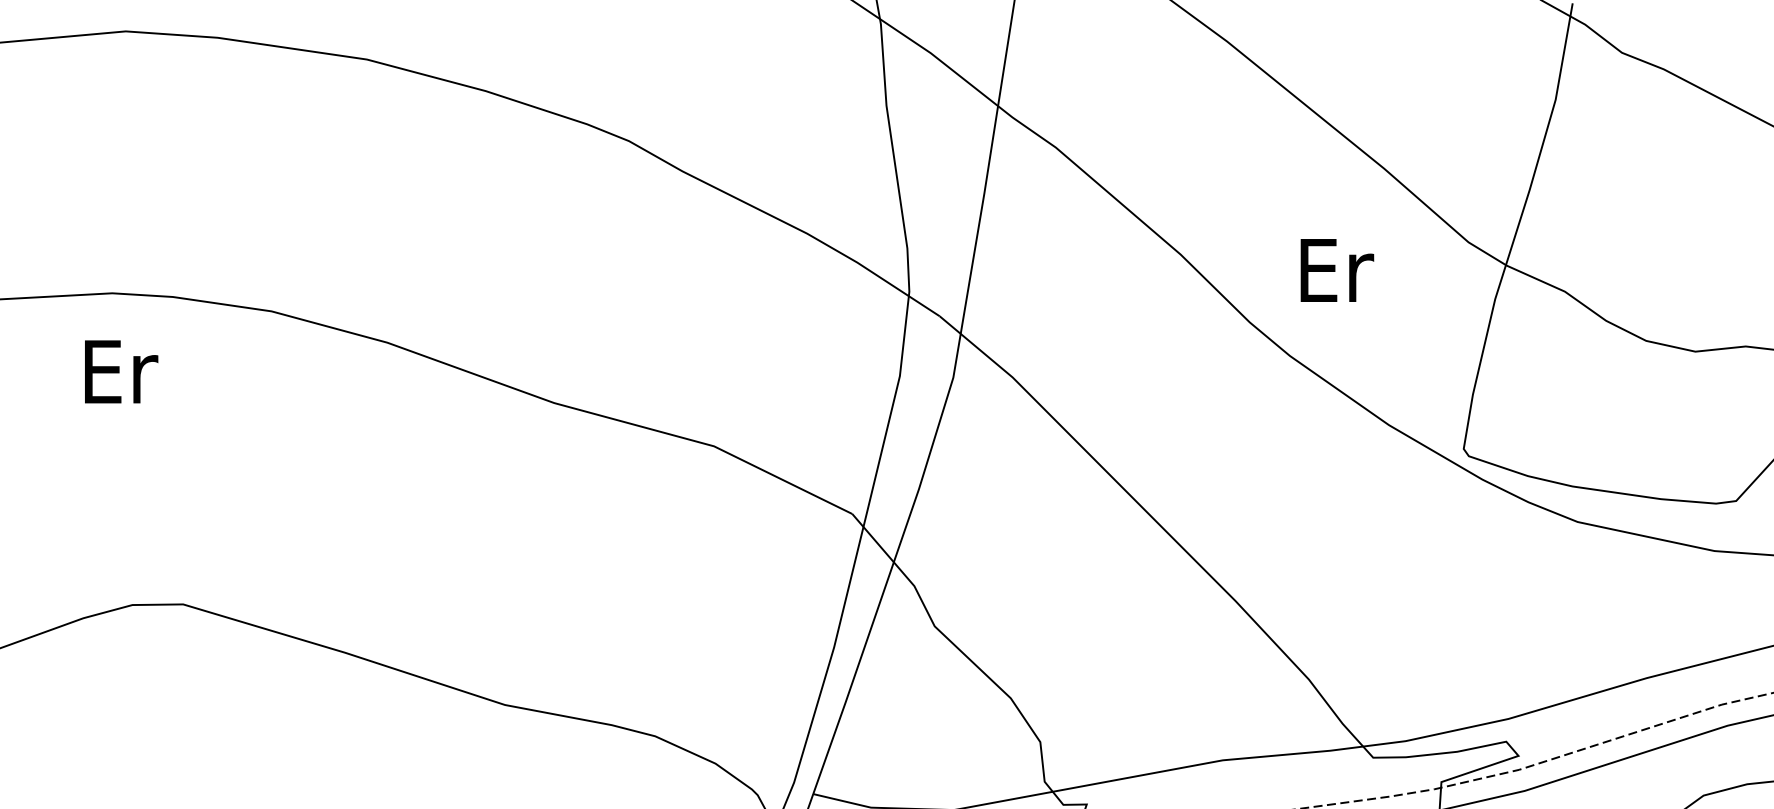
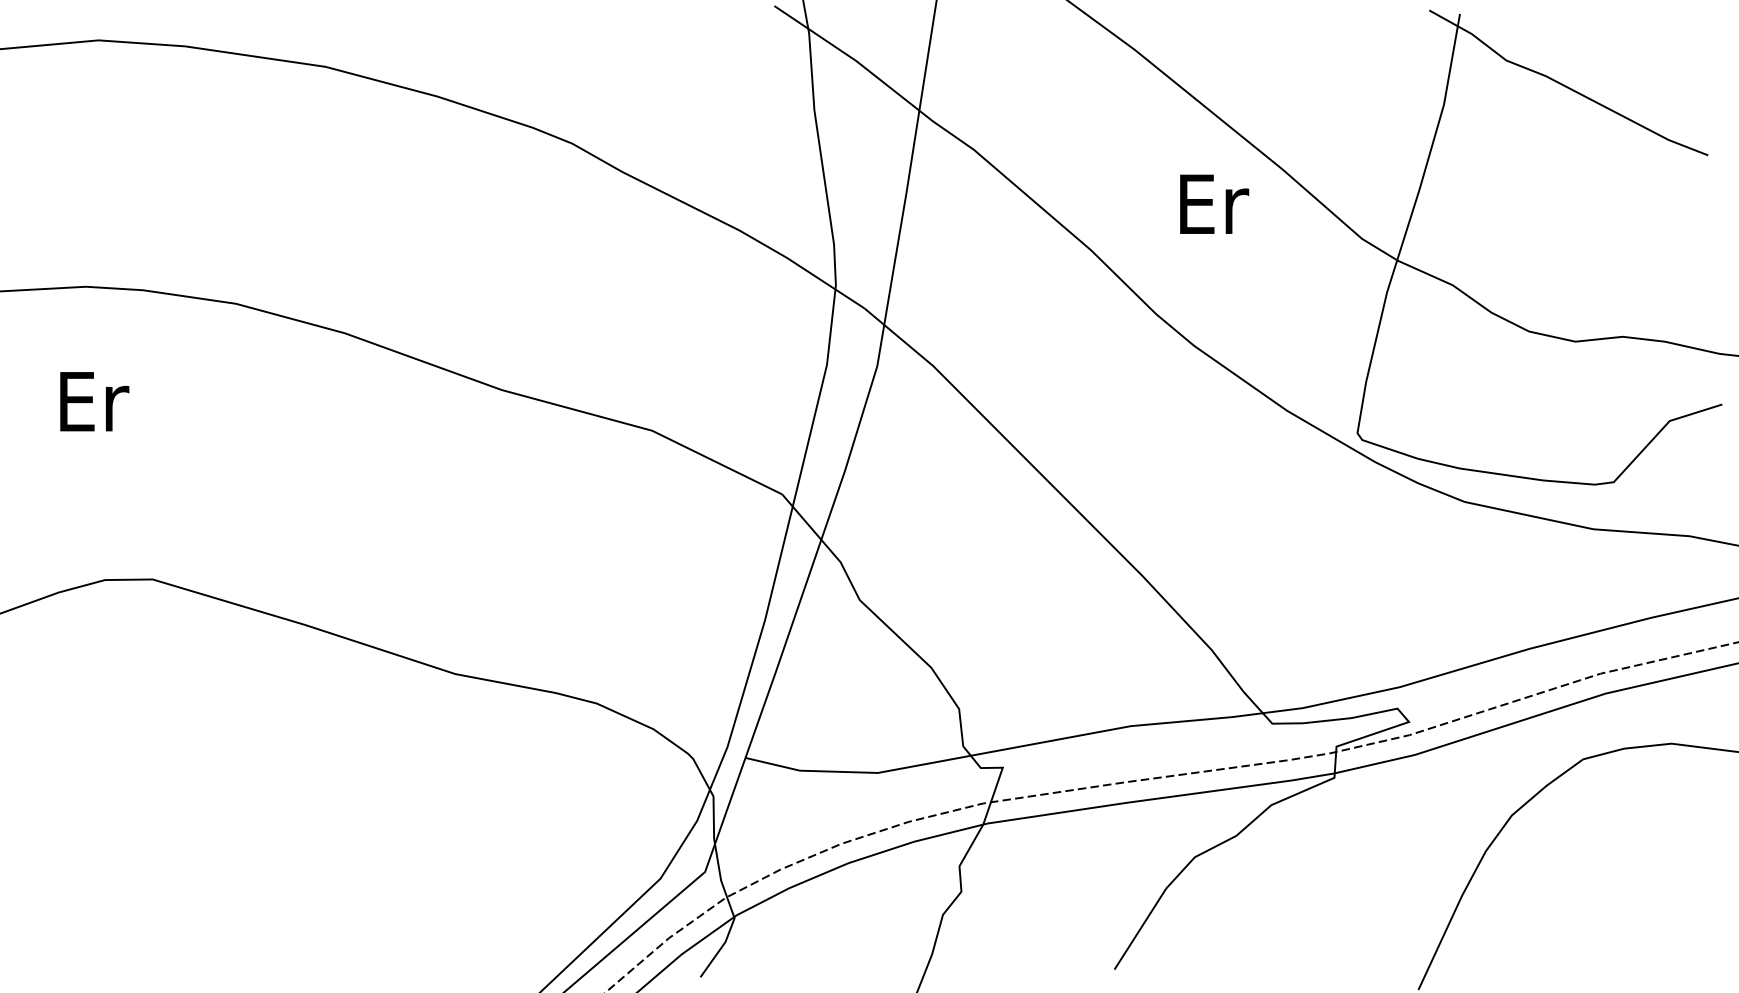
text: (1337, 269) -> (1214, 203), moved
text: (121, 371) -> (94, 401), moved

